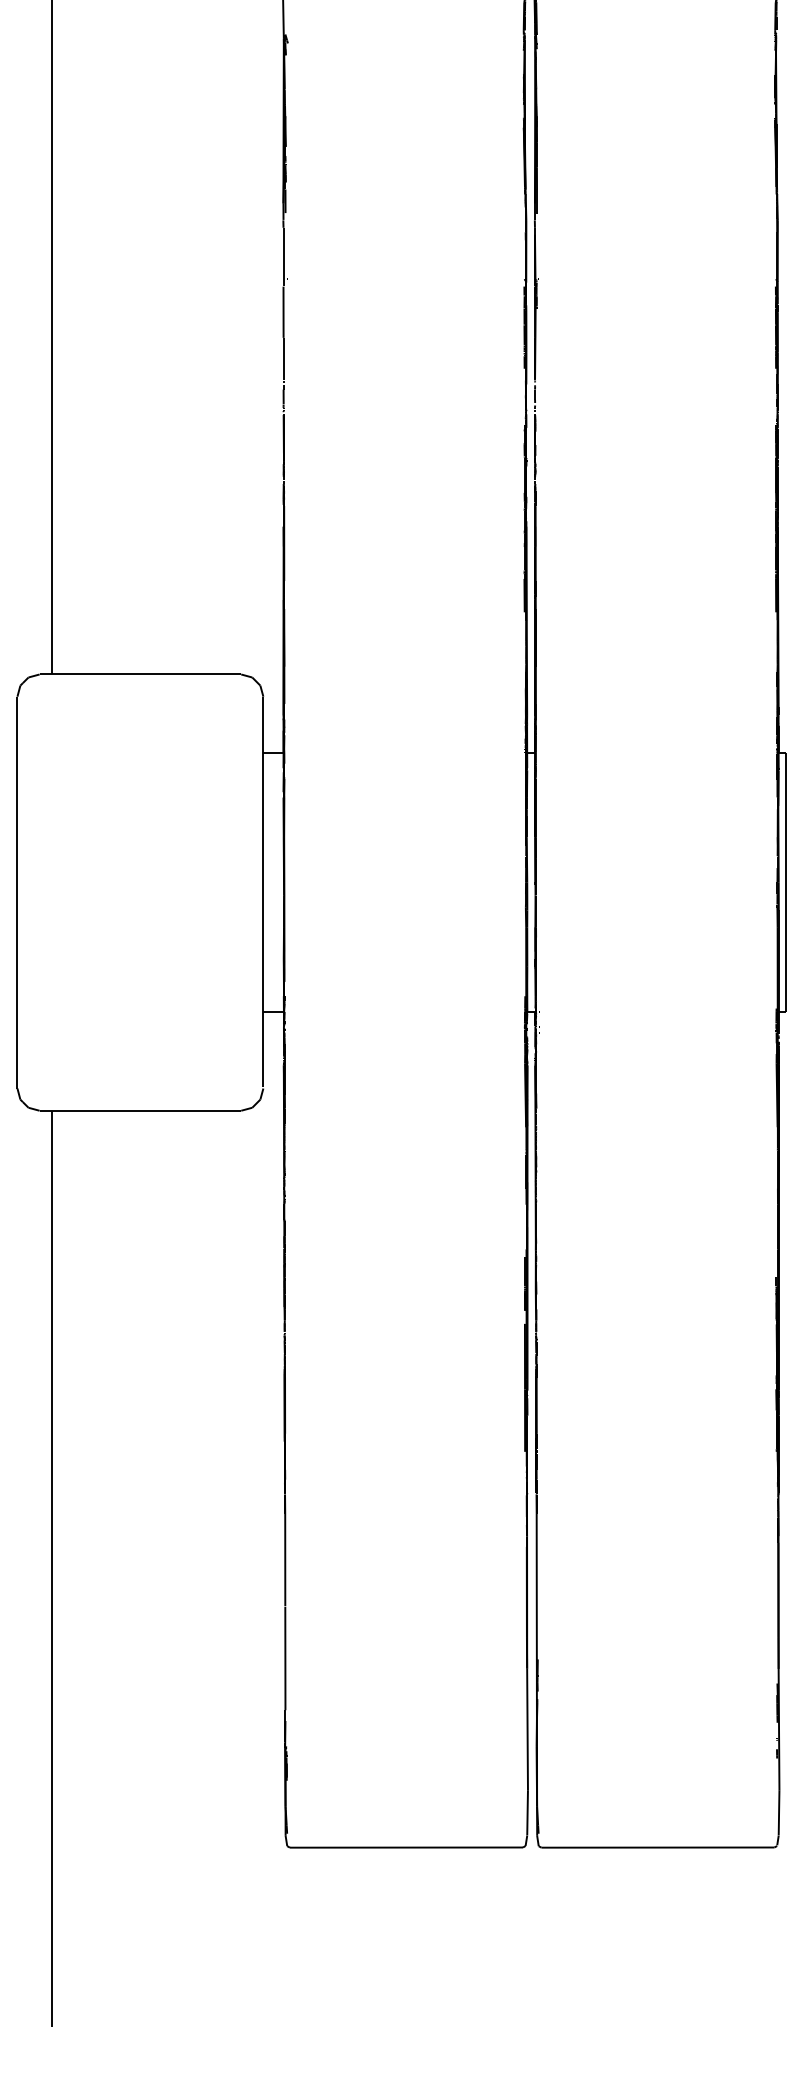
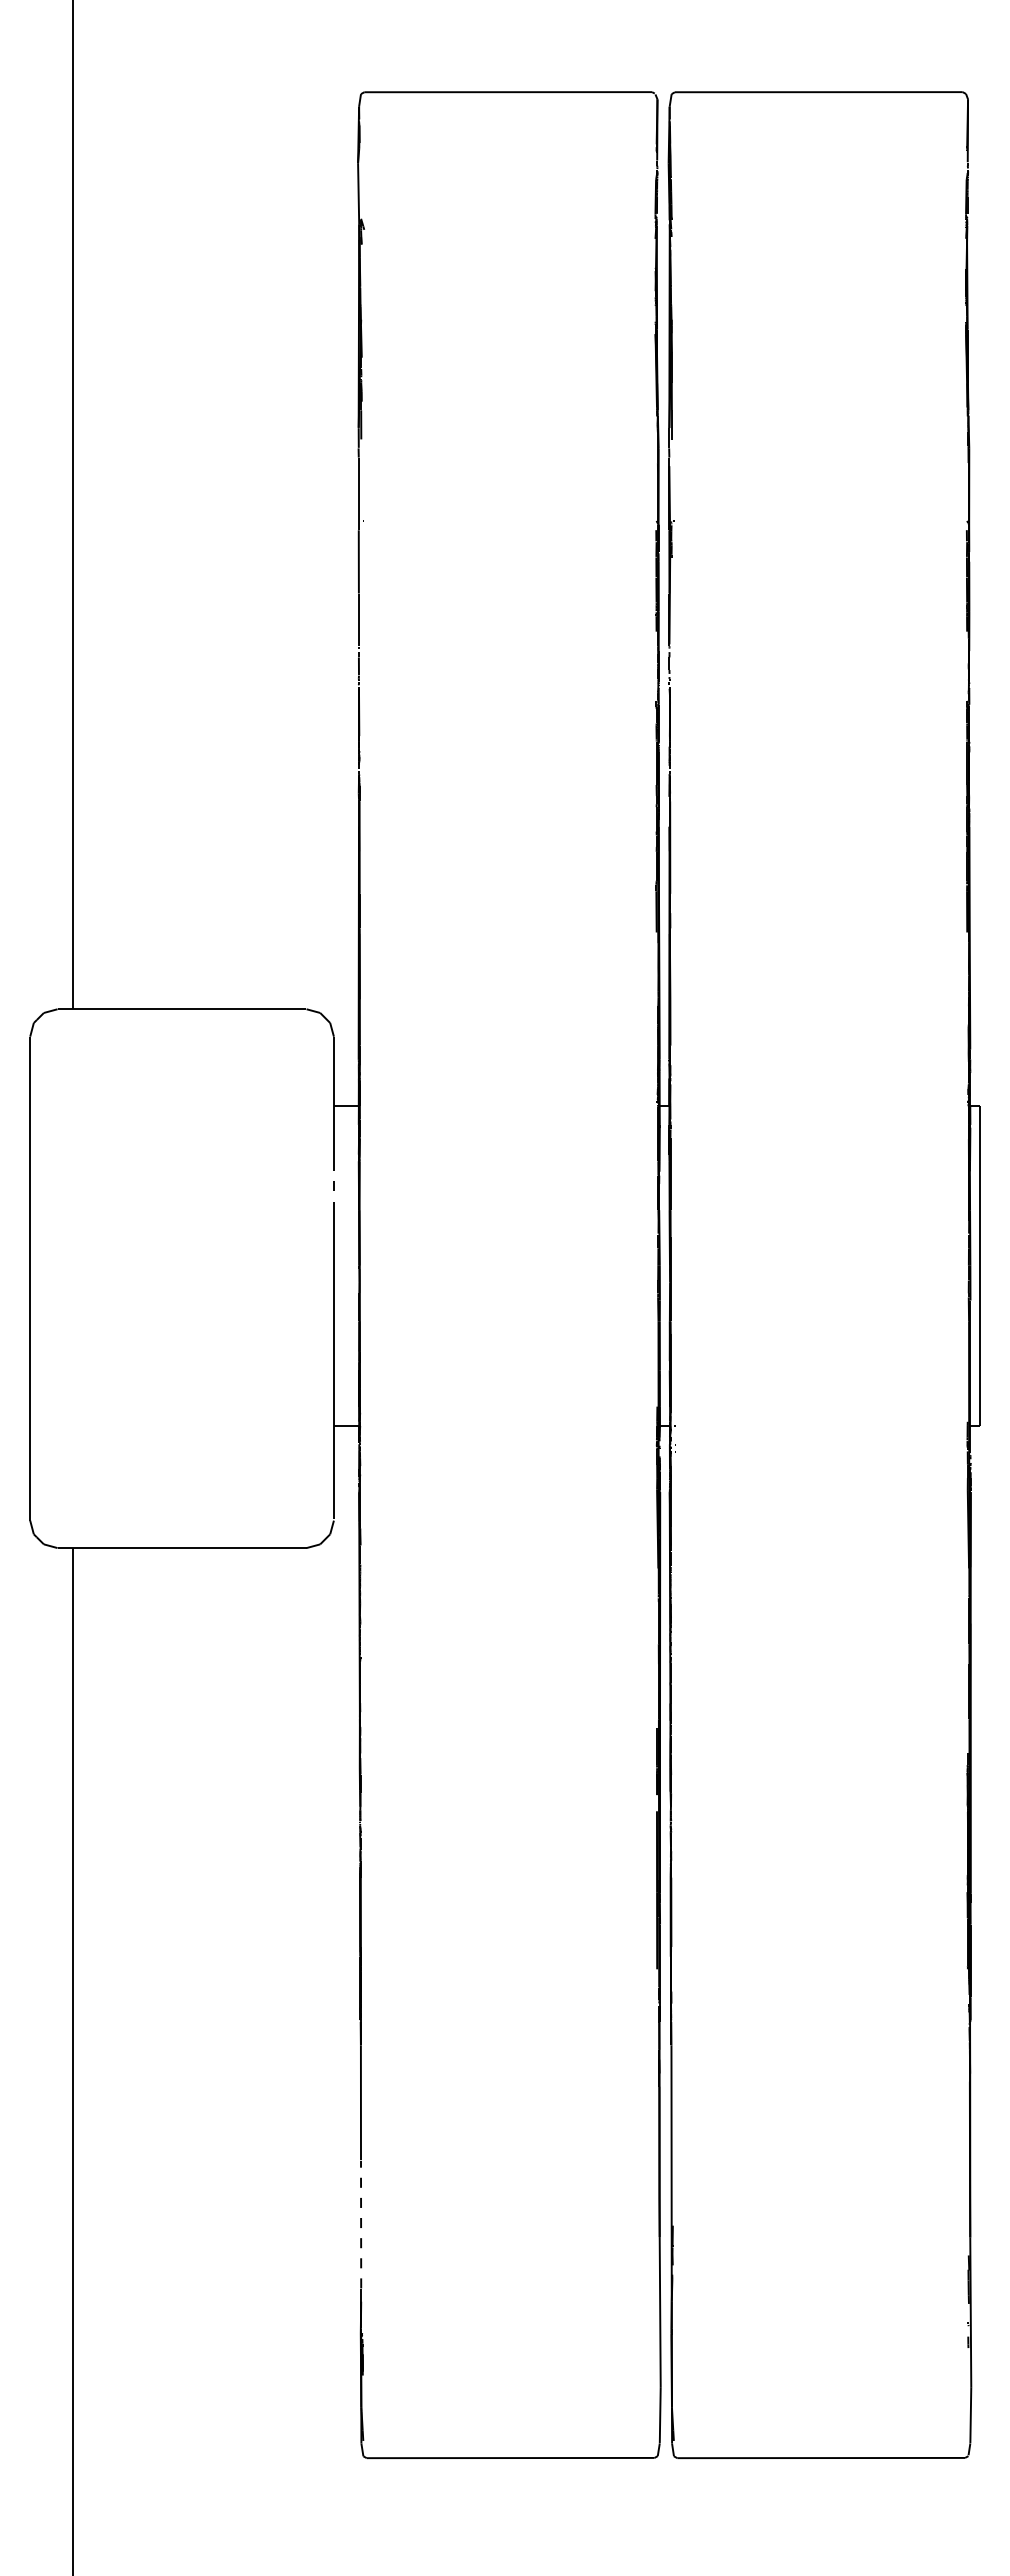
line: (263, 818) -> (333, 1186), solid -> dashed
line: (285, 1658) -> (361, 2224), solid -> dashed

